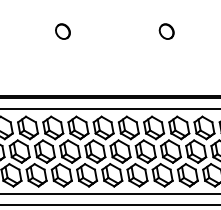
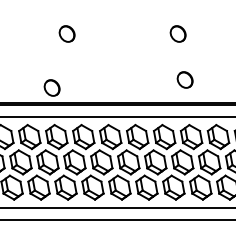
part: (172, 74) -> (184, 79), added
part: (48, 81) -> (51, 87), added

